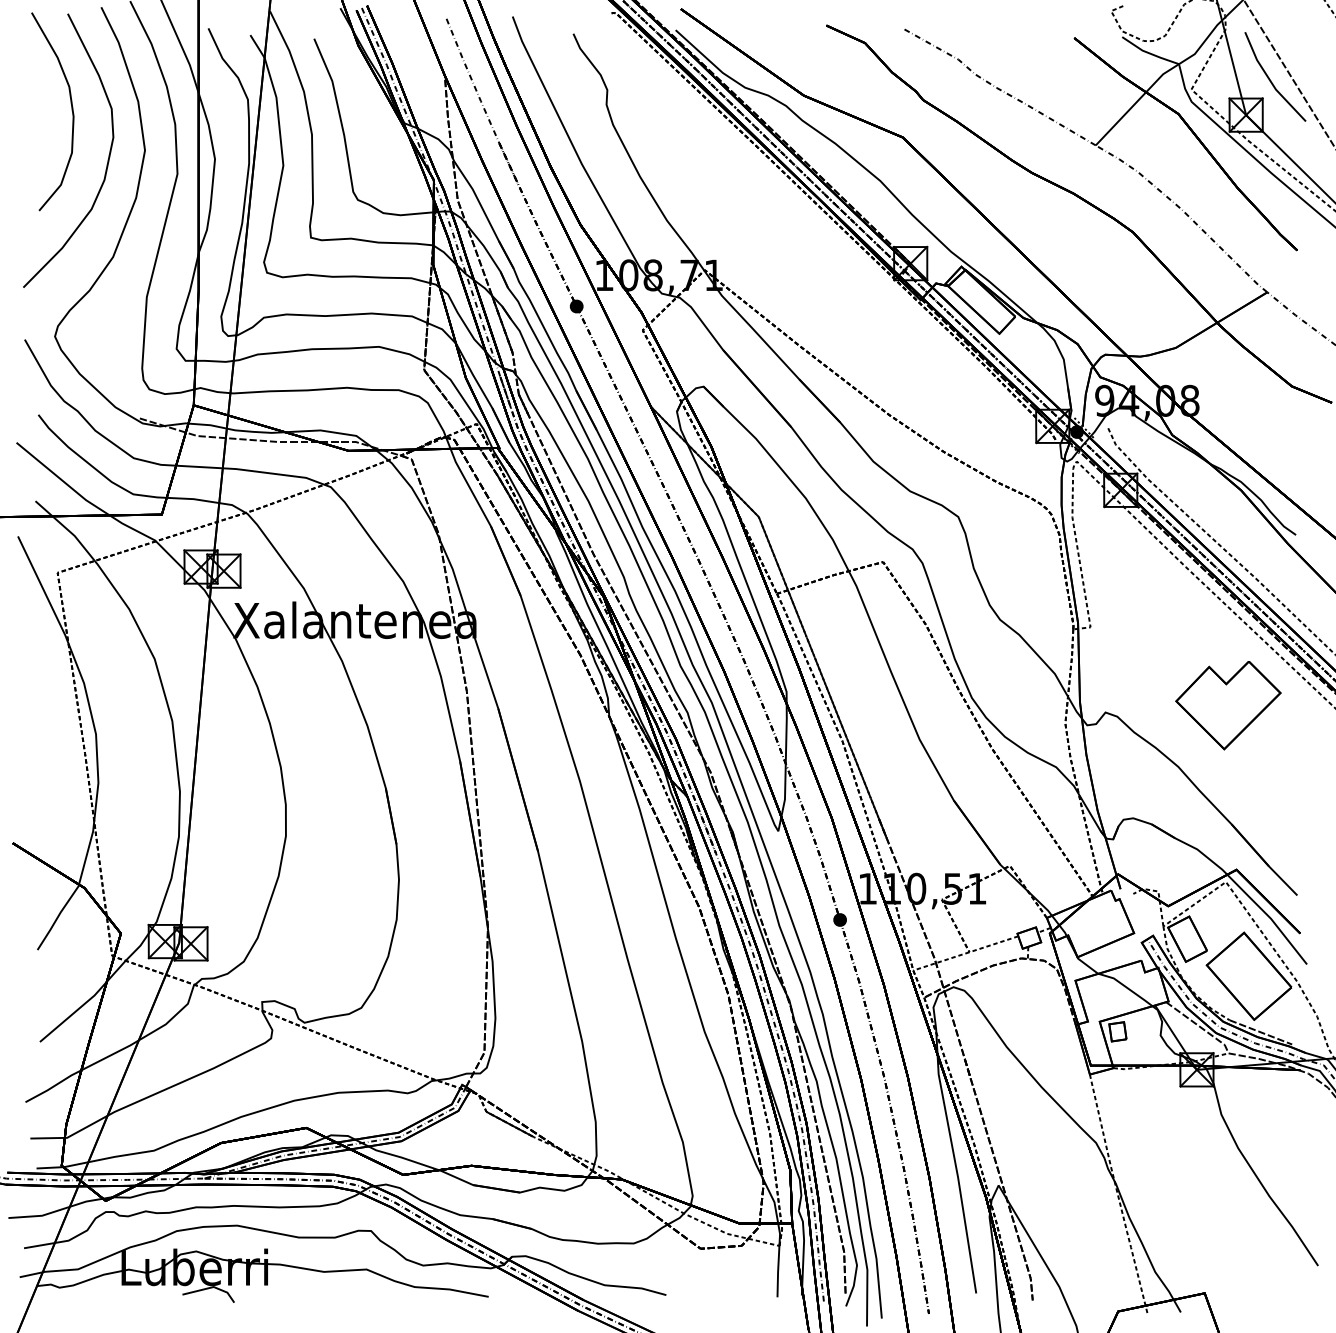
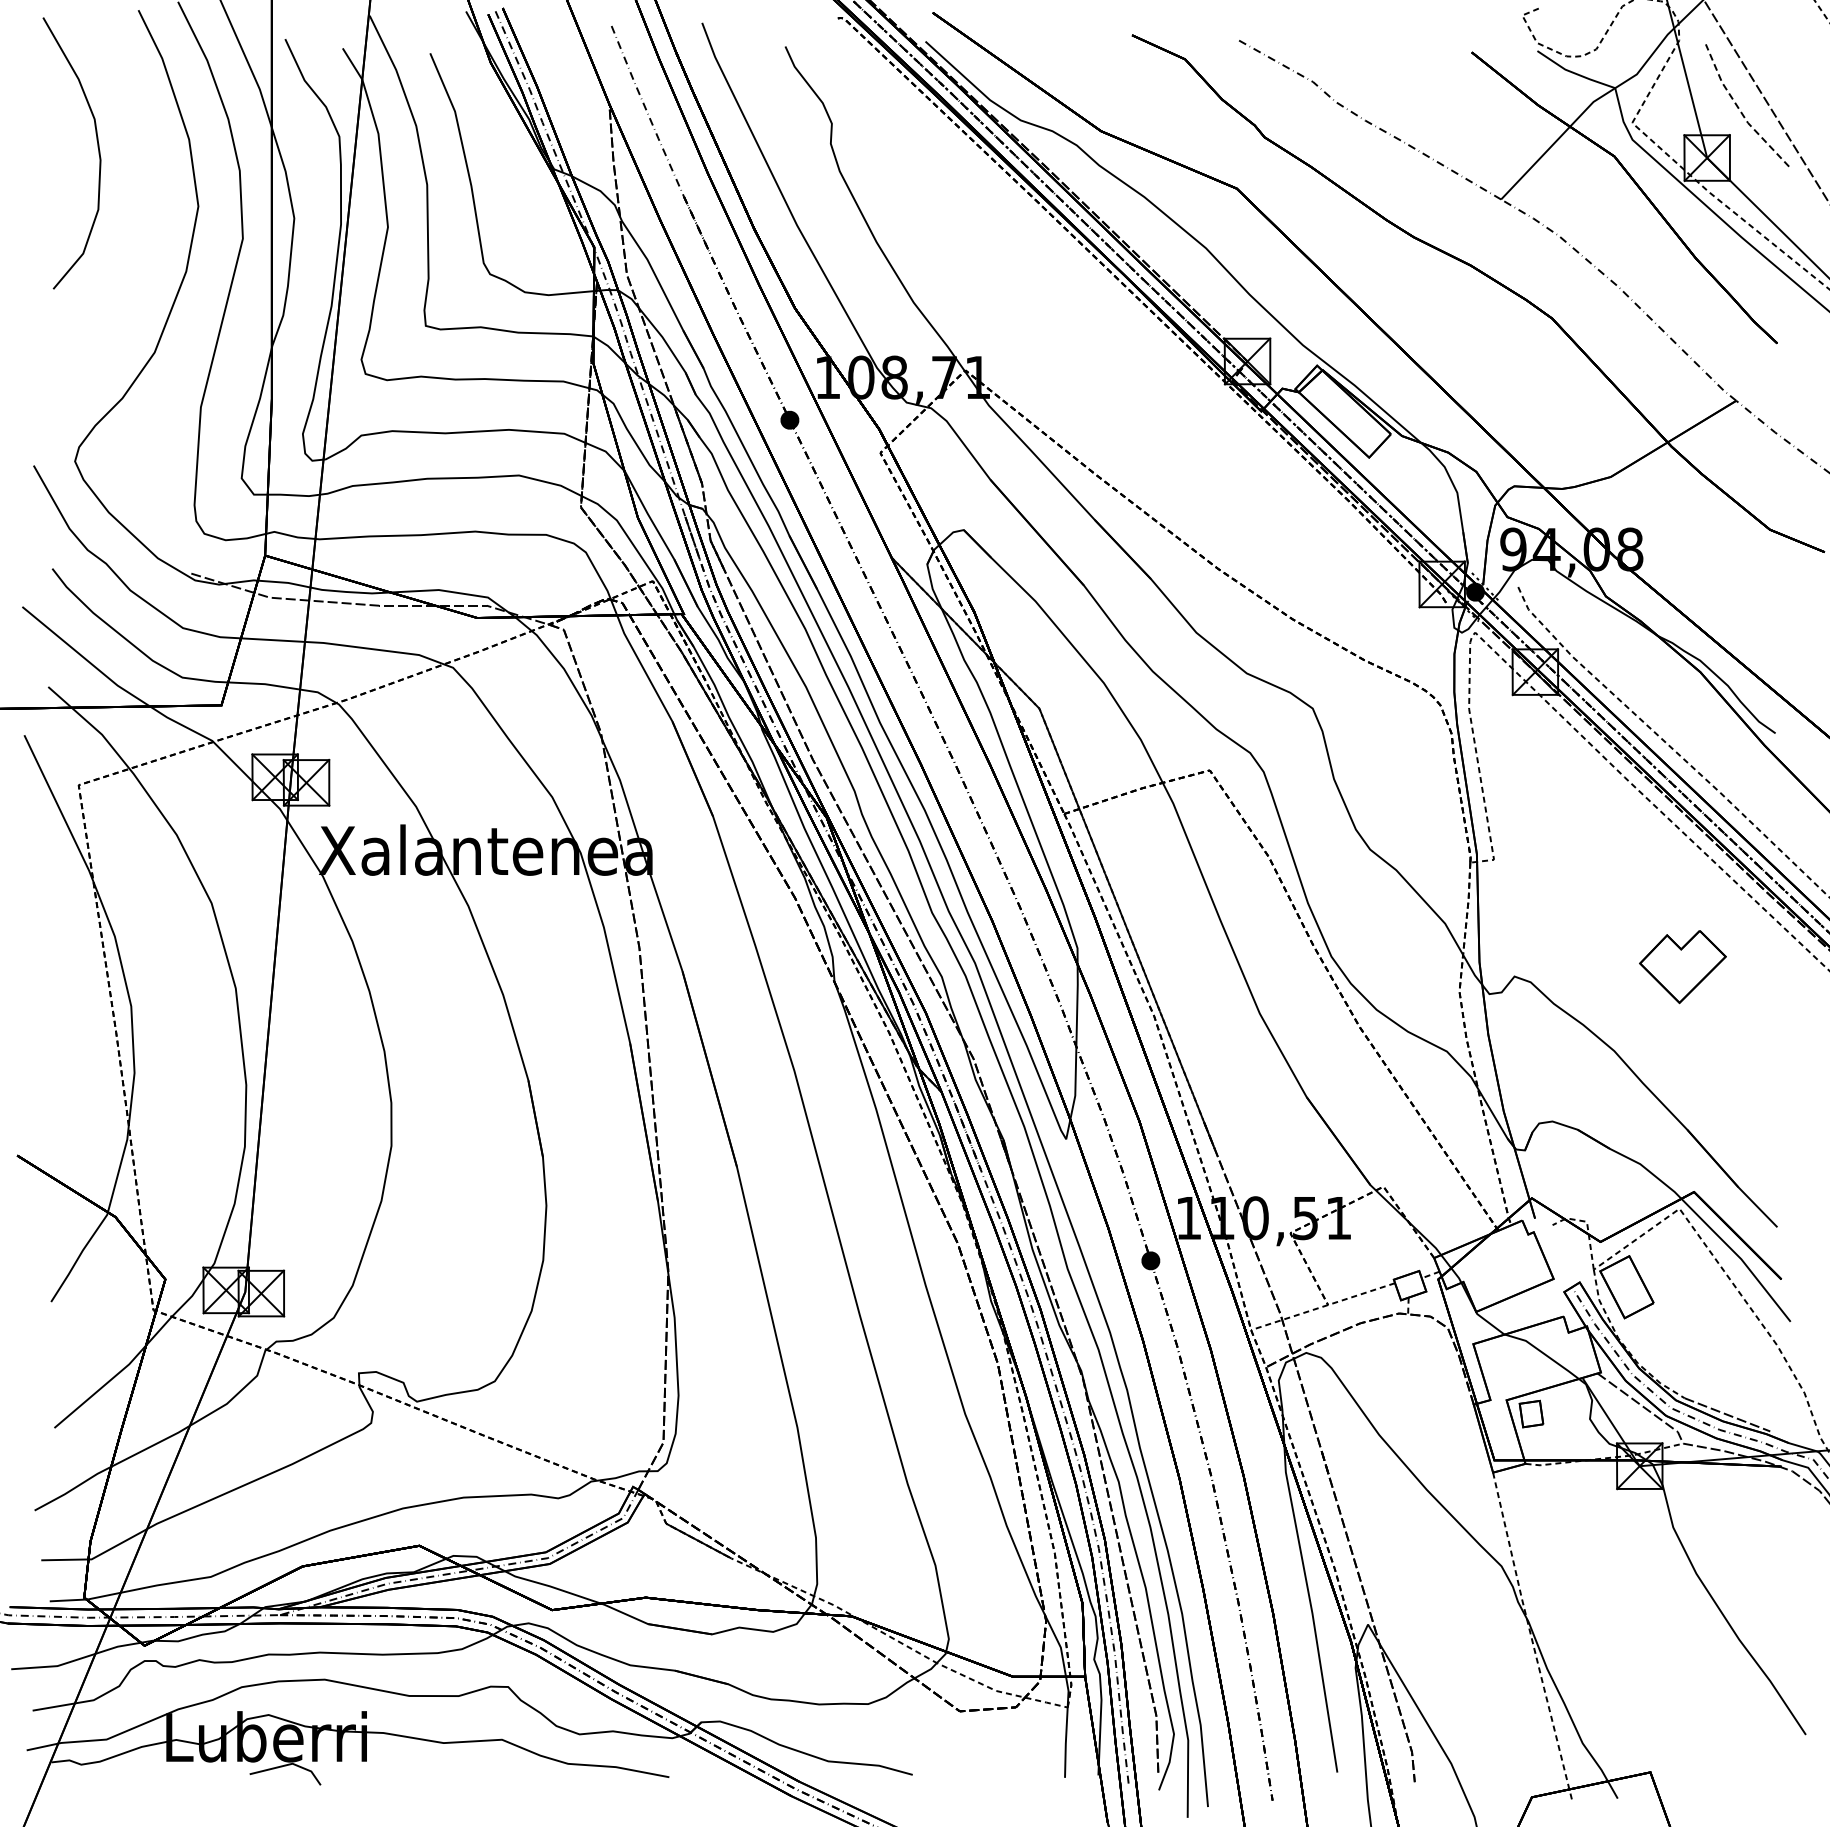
line: (1269, 80) -> (1739, 110), solid -> dashed
curve: (107, 159) -> (147, 218), removed
part: (1228, 705) -> (1682, 966), size x0.6
part: (1248, 975) -> (1710, 1337), removed

